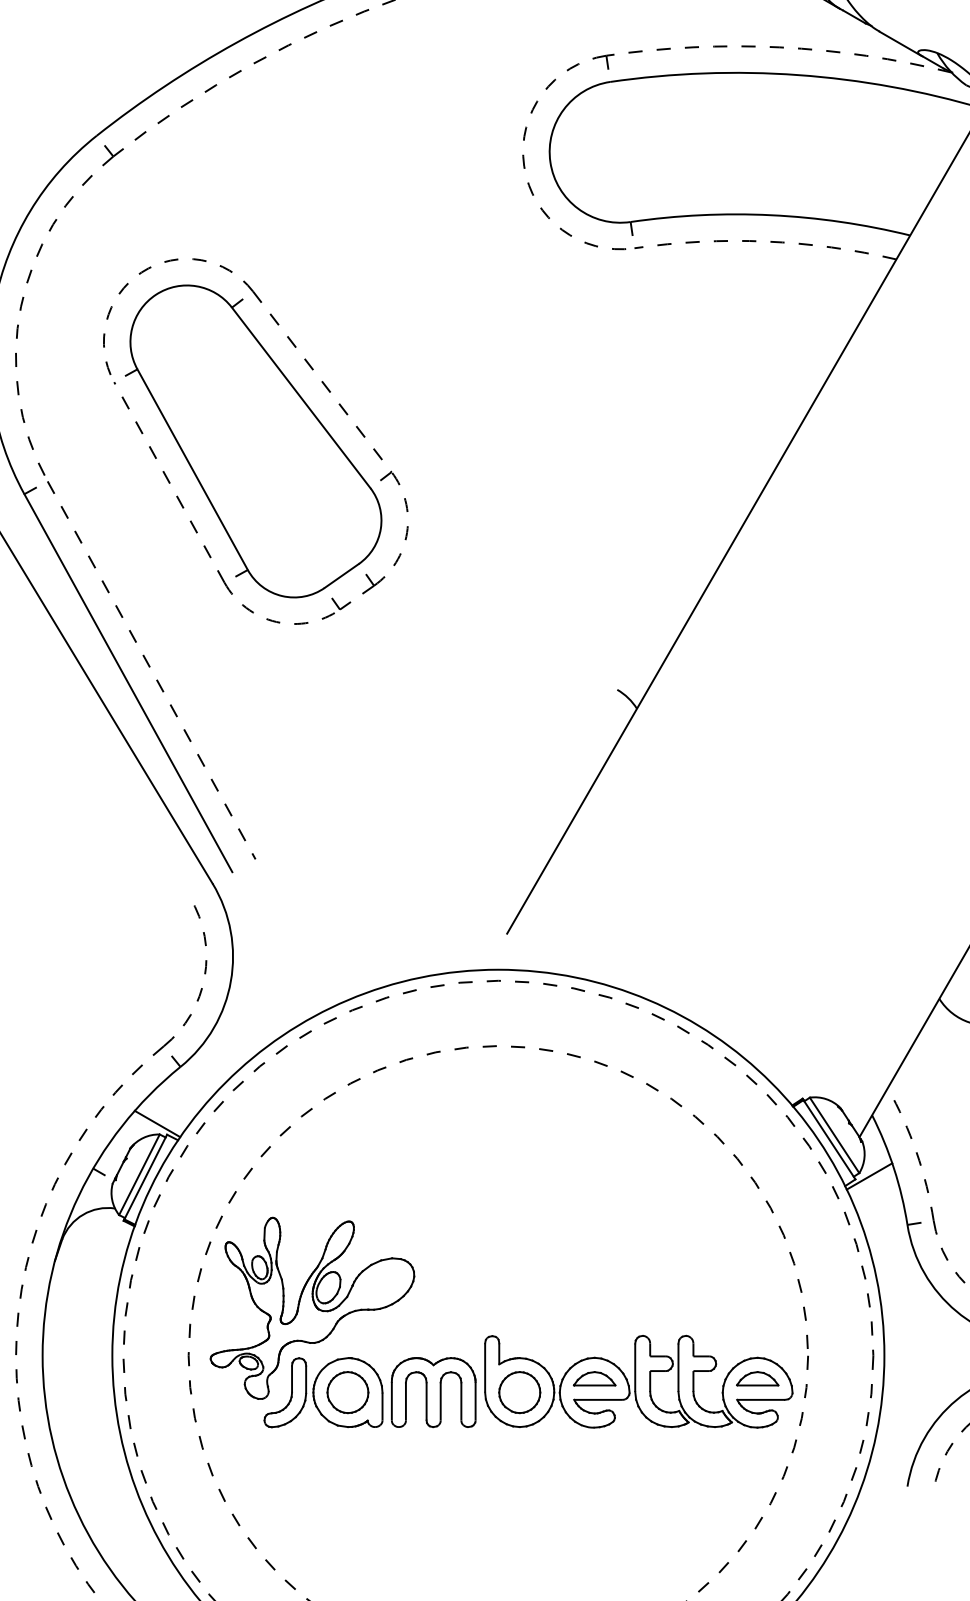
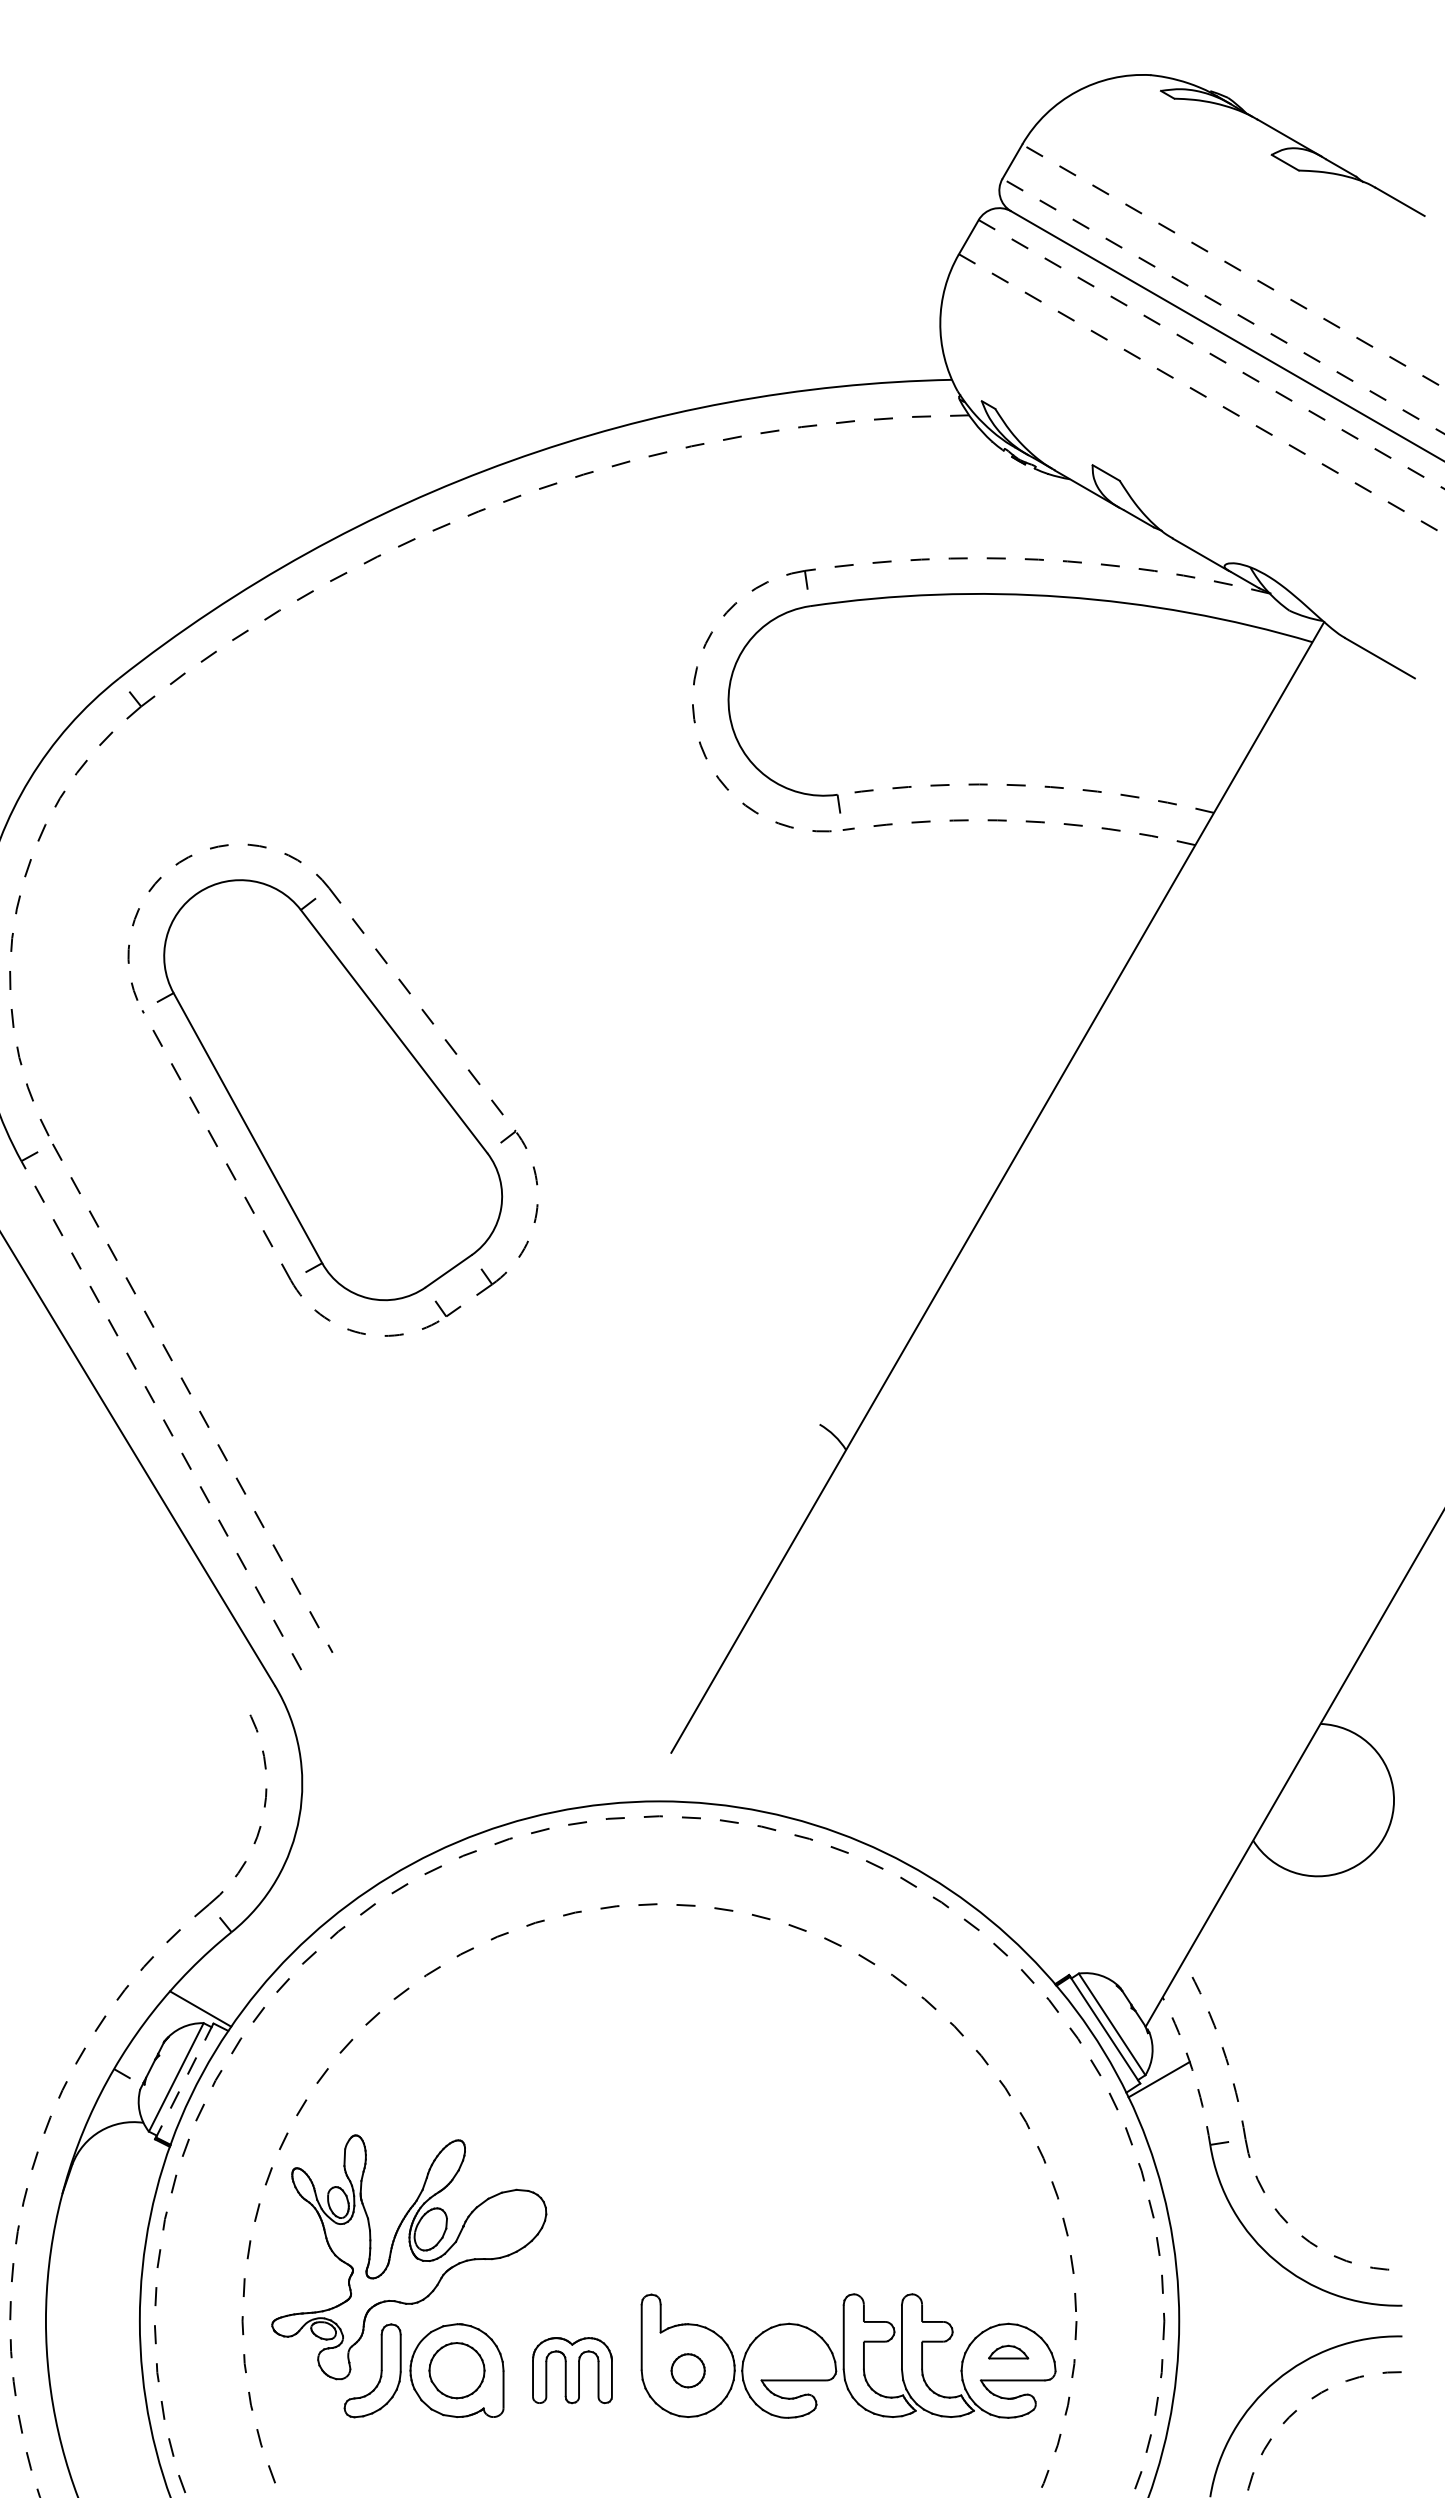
arc: (770, 215) -> (1026, 785), solid -> dashed
line: (128, 683) -> (161, 1415), solid -> dashed
arc: (894, 1168) -> (1192, 2069), solid -> dashed
line: (145, 1177) -> (184, 2080), solid -> dashed
part: (594, 1379) -> (789, 2352), removed
part: (757, 1379) -> (1008, 2352), size x0.7
part: (433, 1392) -> (572, 2370), size x0.7
part: (519, 1392) -> (687, 2370), size x0.6

